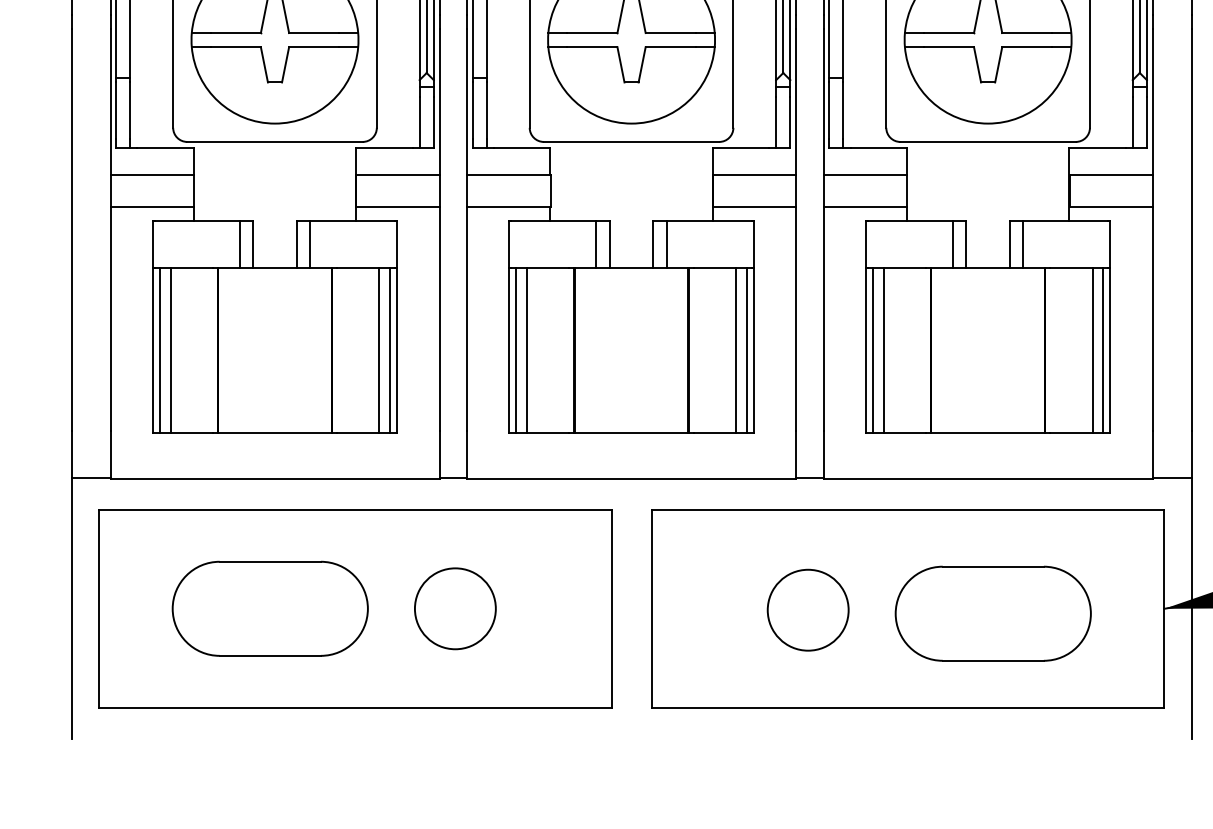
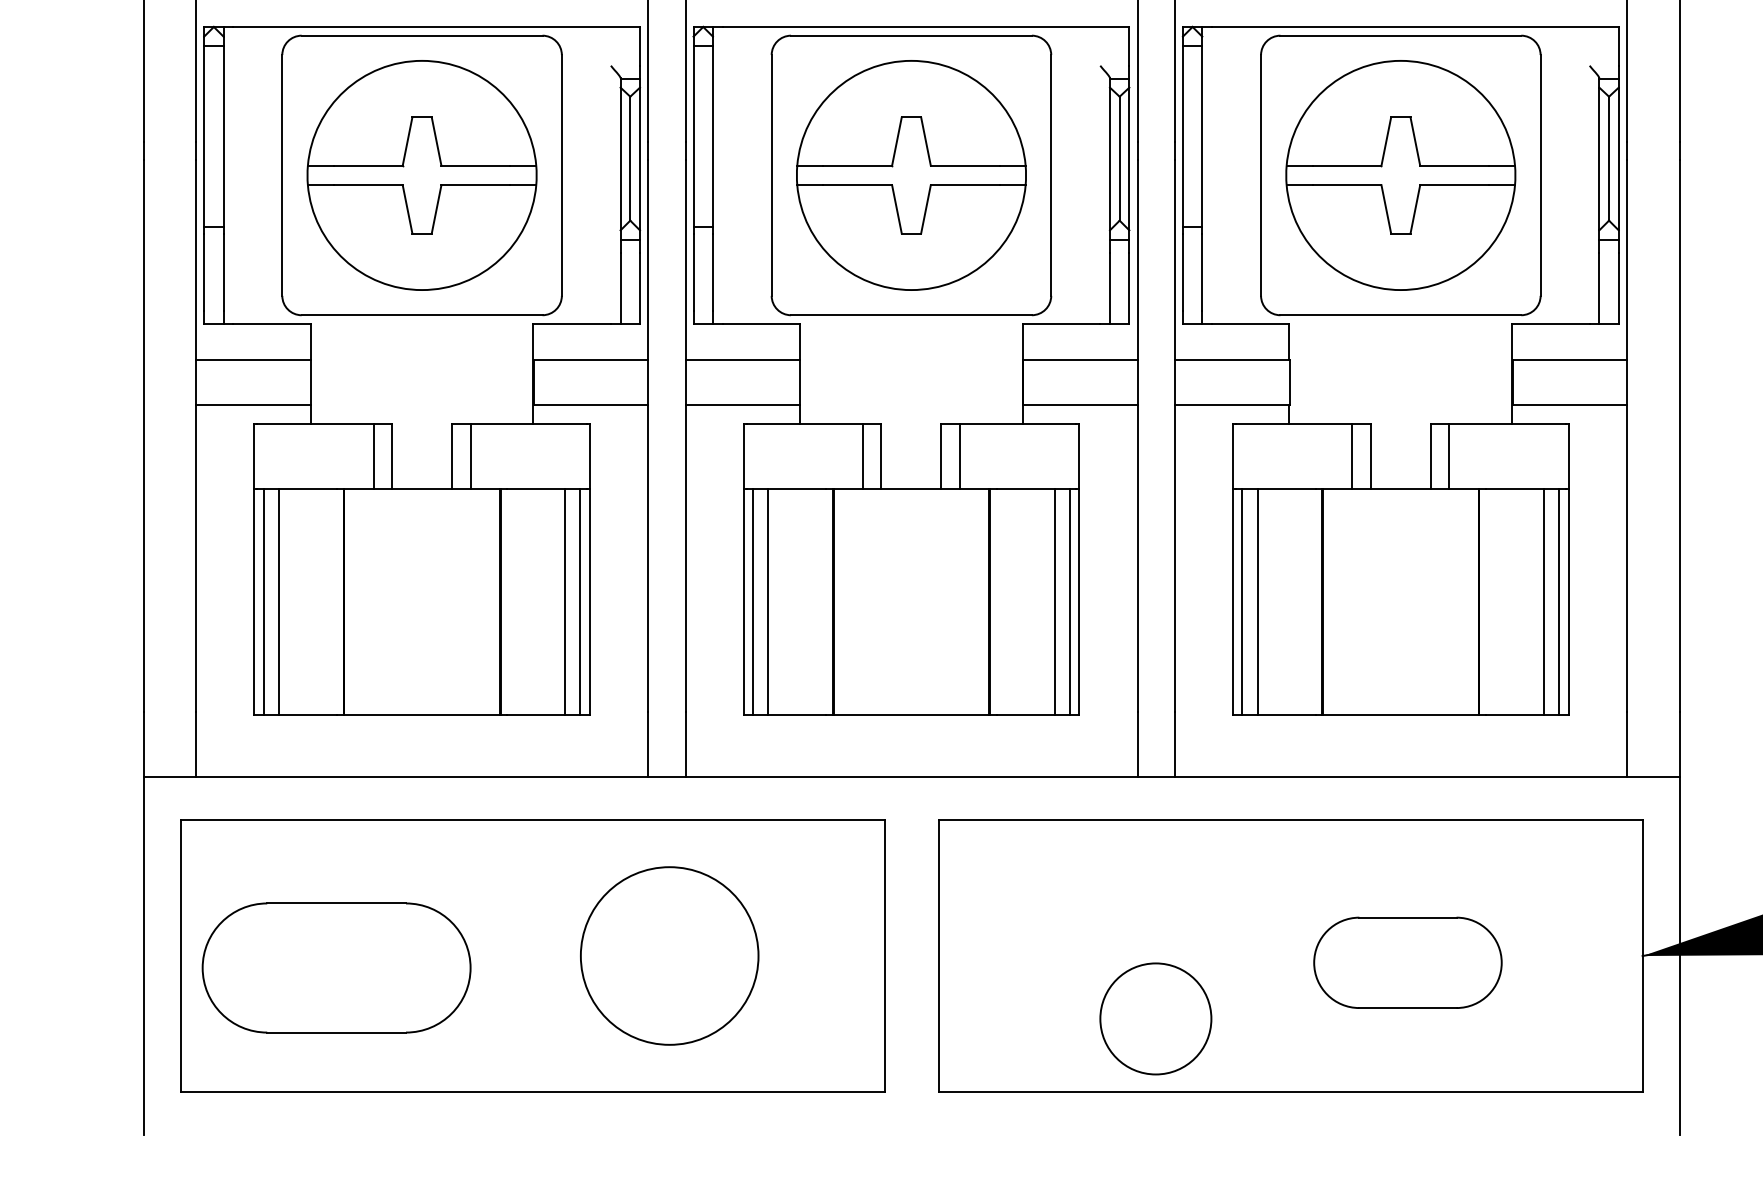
part: (270, 608) -> (336, 967), moved
circle: (455, 608) -> (669, 955), size x1.6
circle: (807, 609) -> (1155, 1018), moved
part: (992, 613) -> (1407, 962), size x0.7

